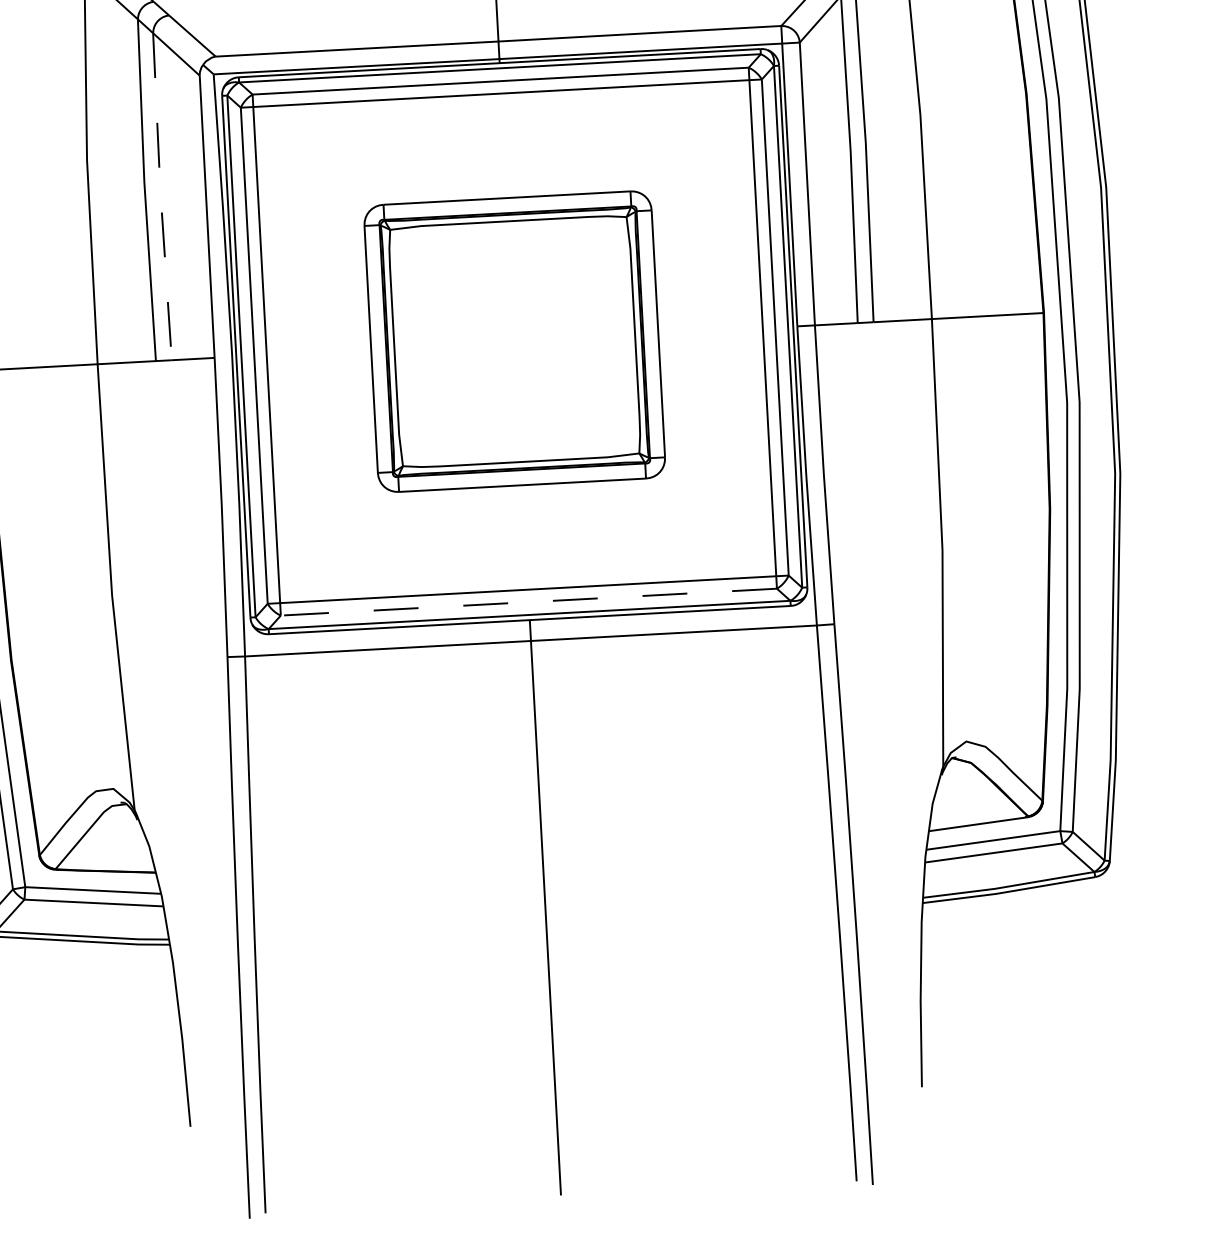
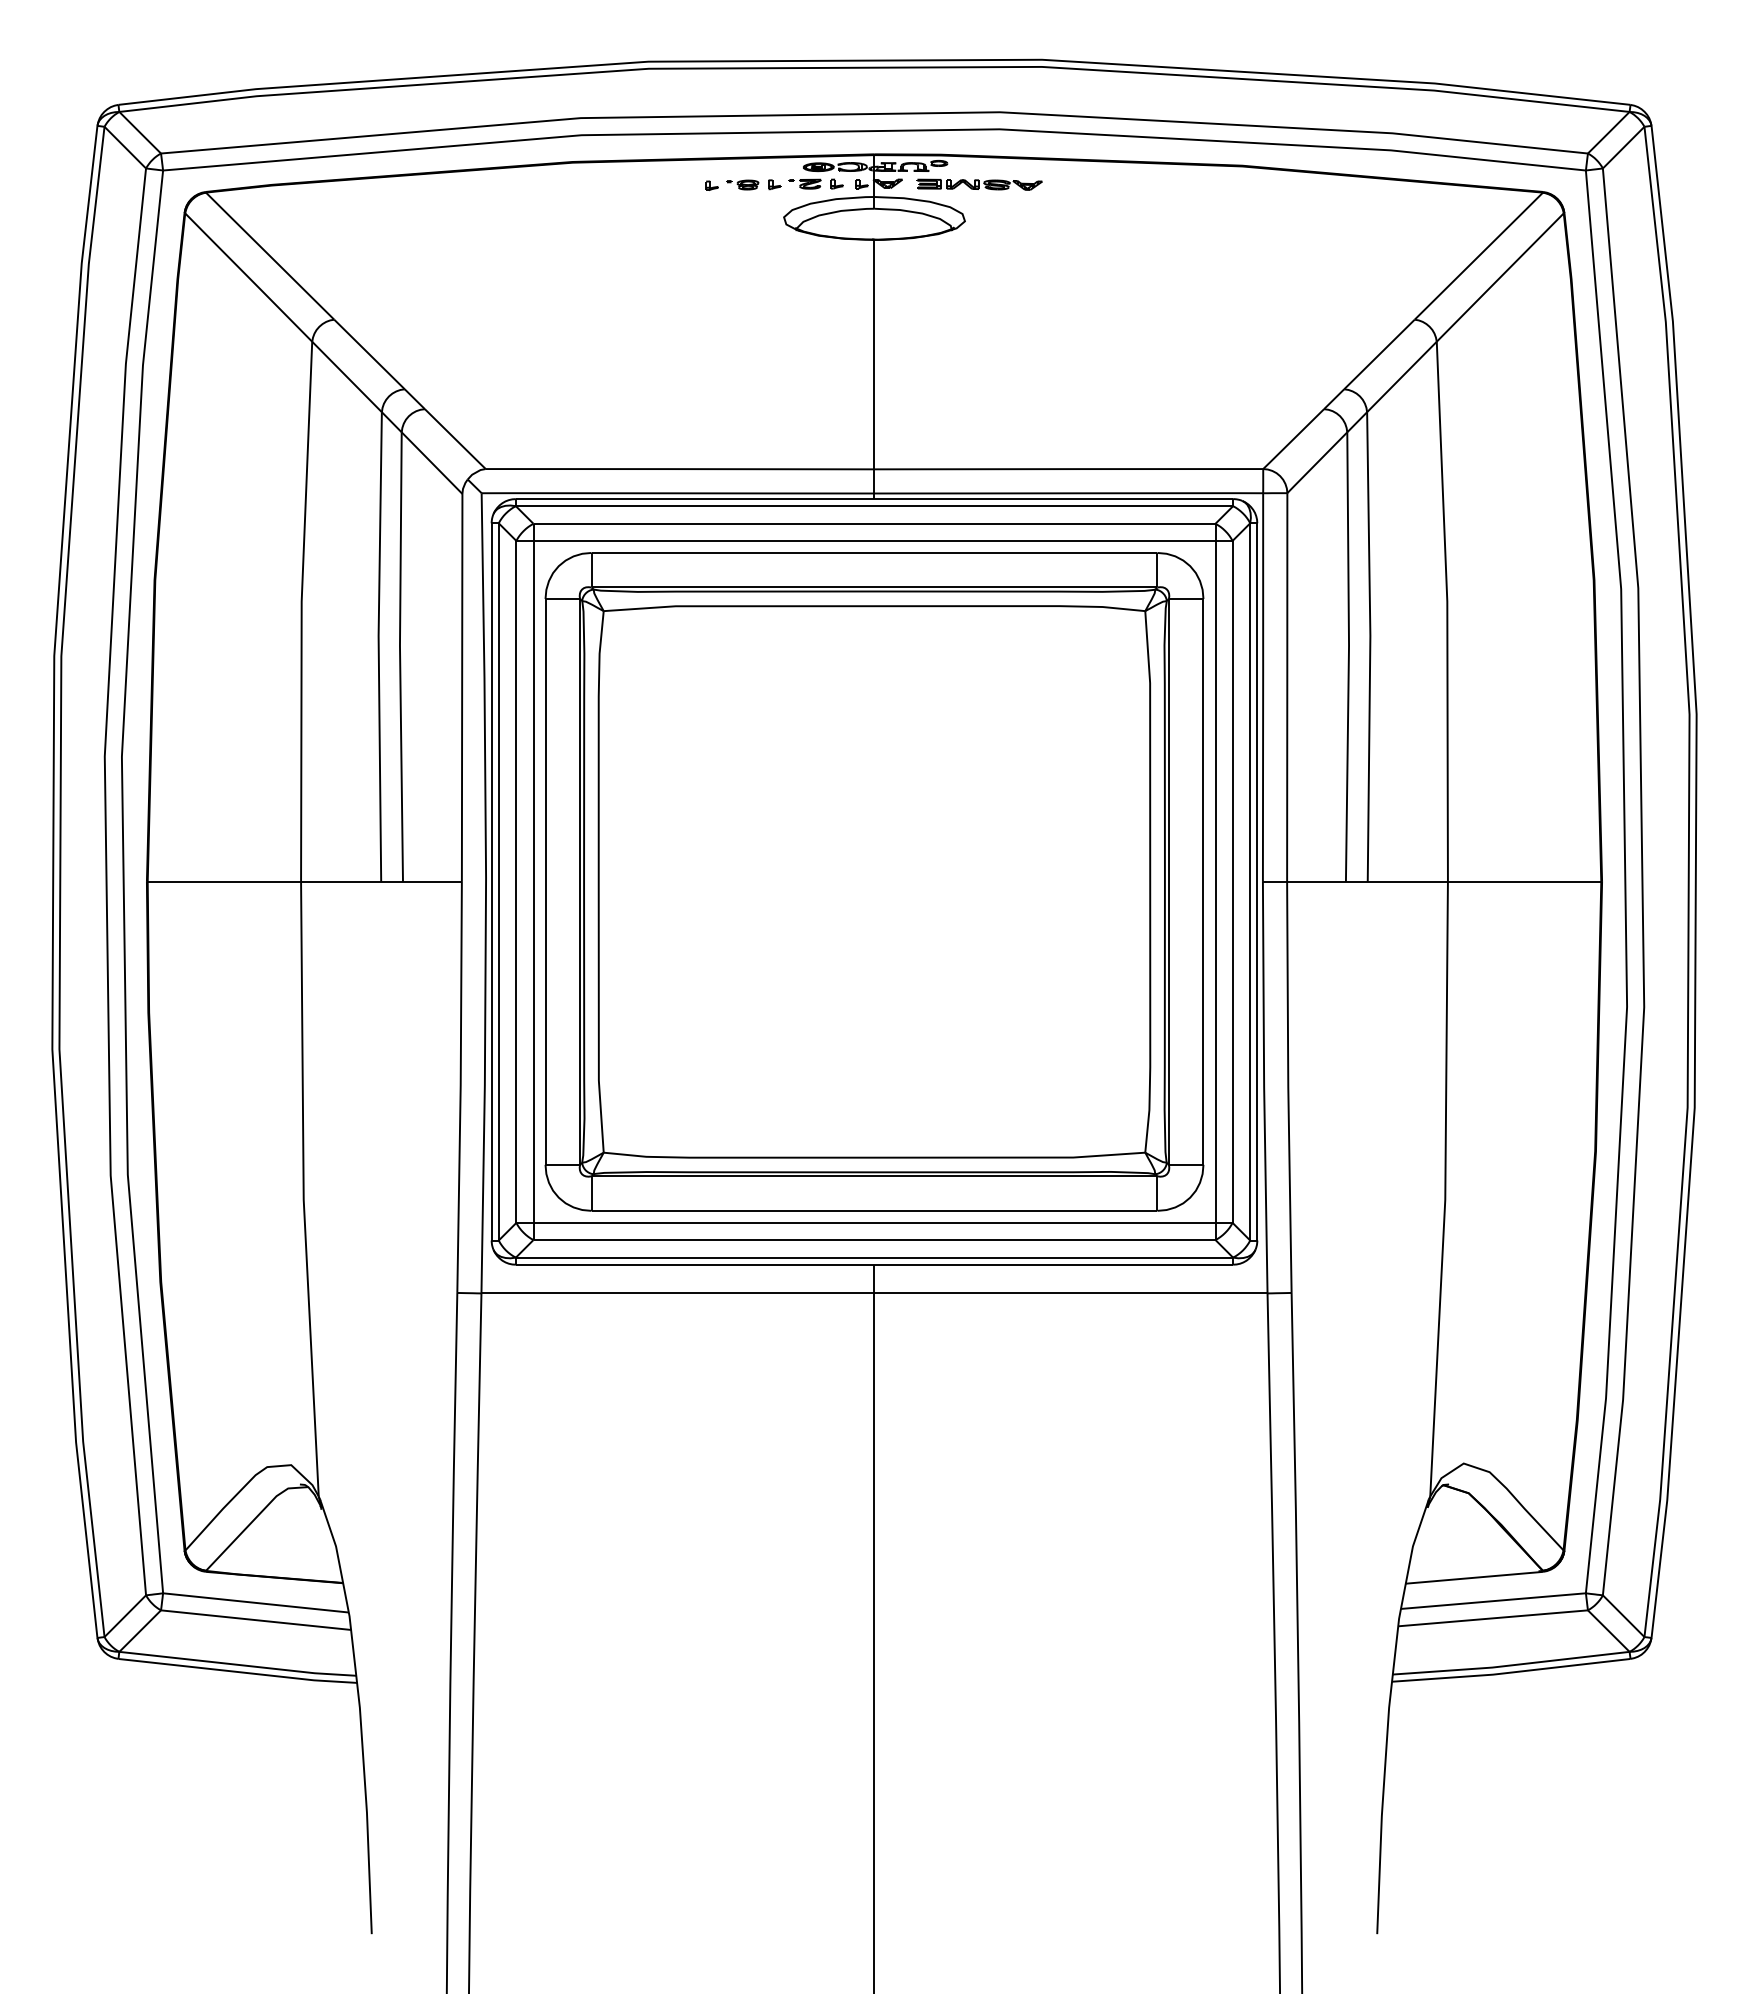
line: (161, 196) -> (400, 656), dashed -> solid
part: (514, 341) -> (874, 881), size x1.67
line: (528, 602) -> (874, 1240), dashed -> solid

